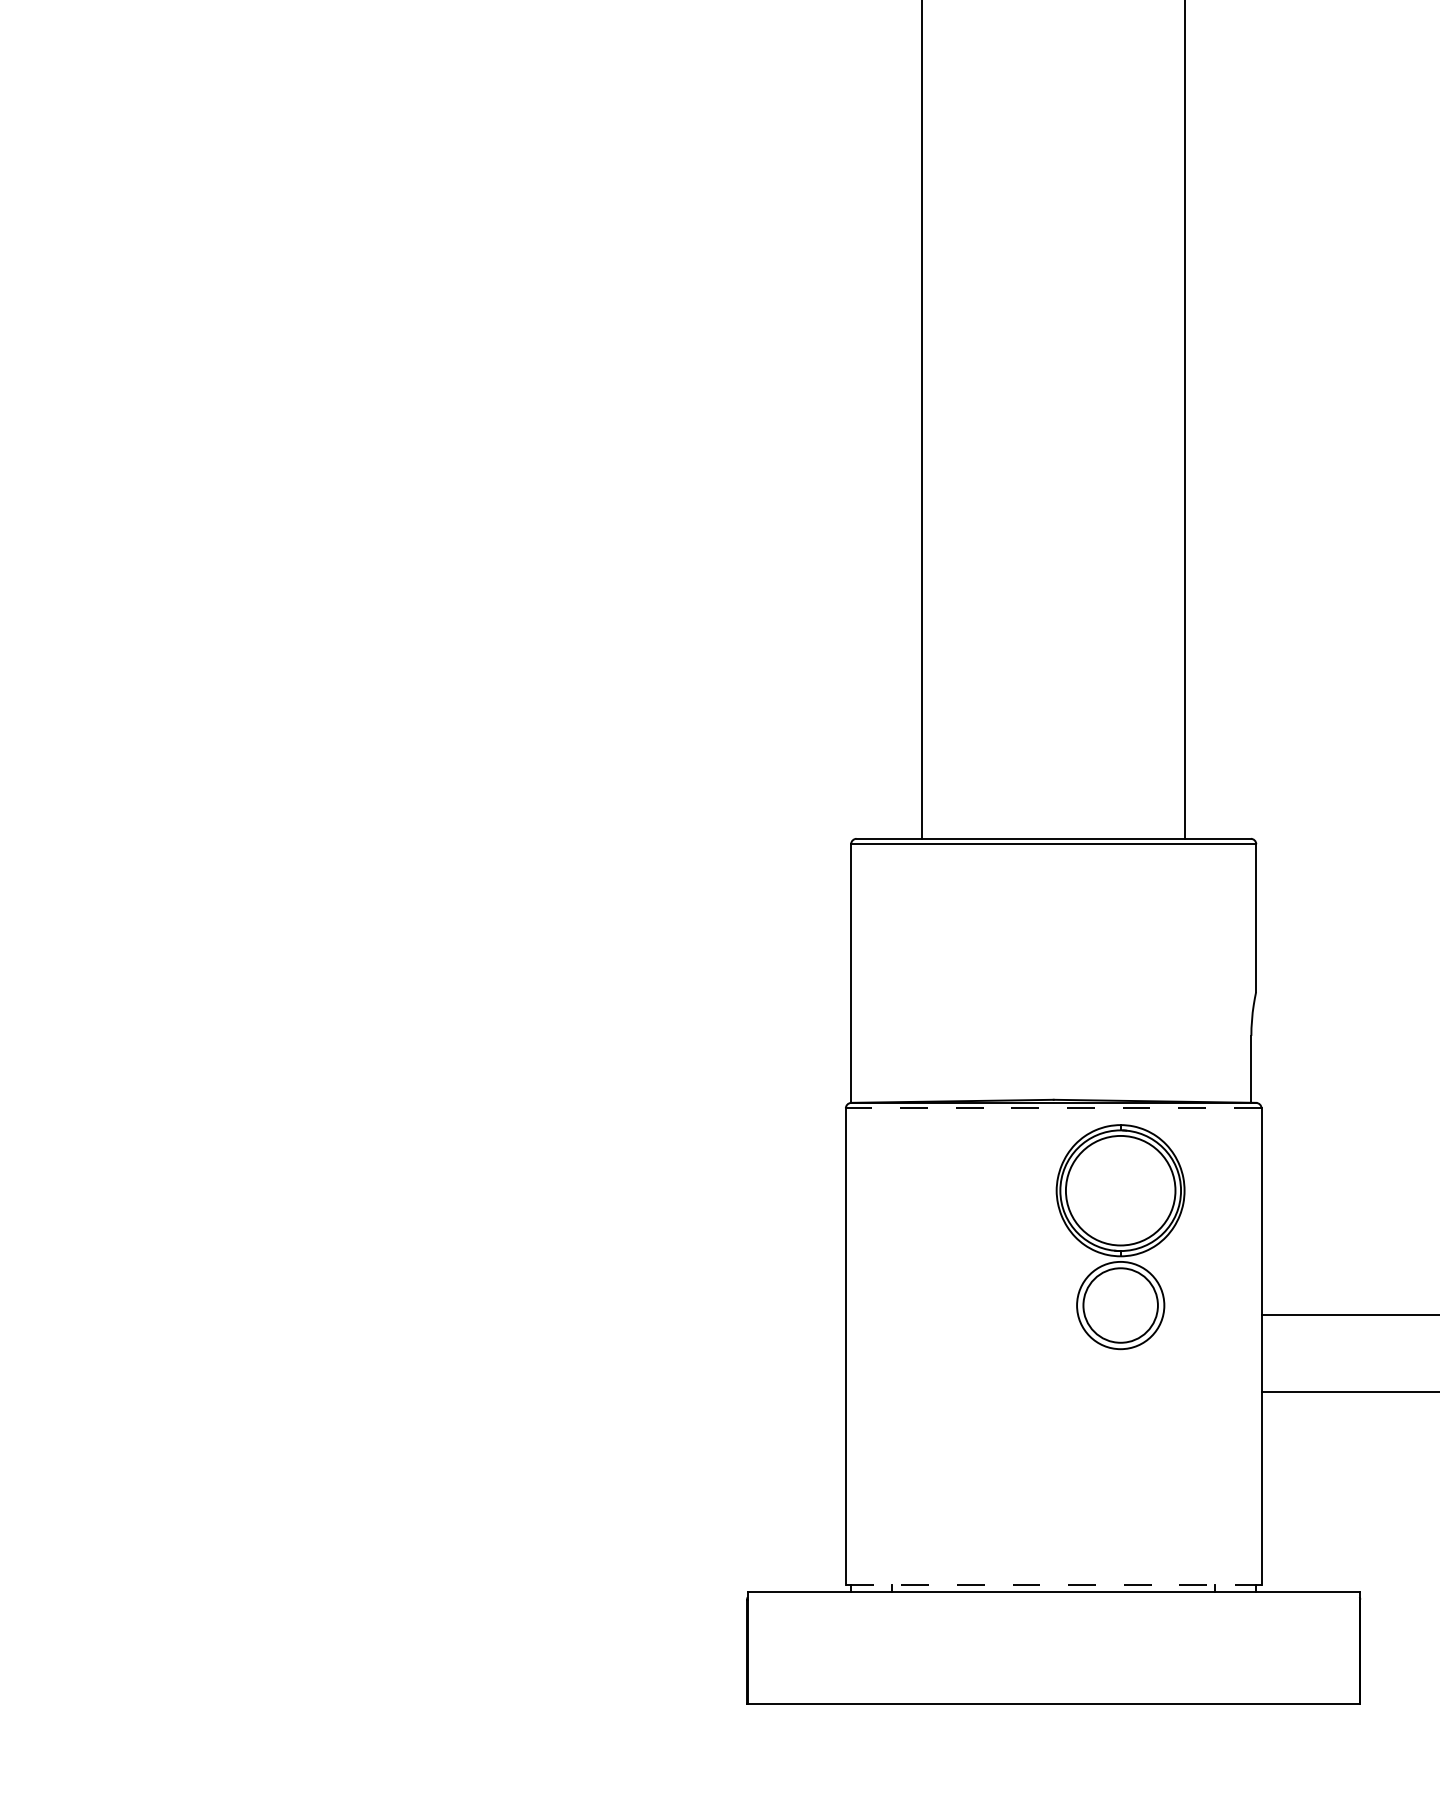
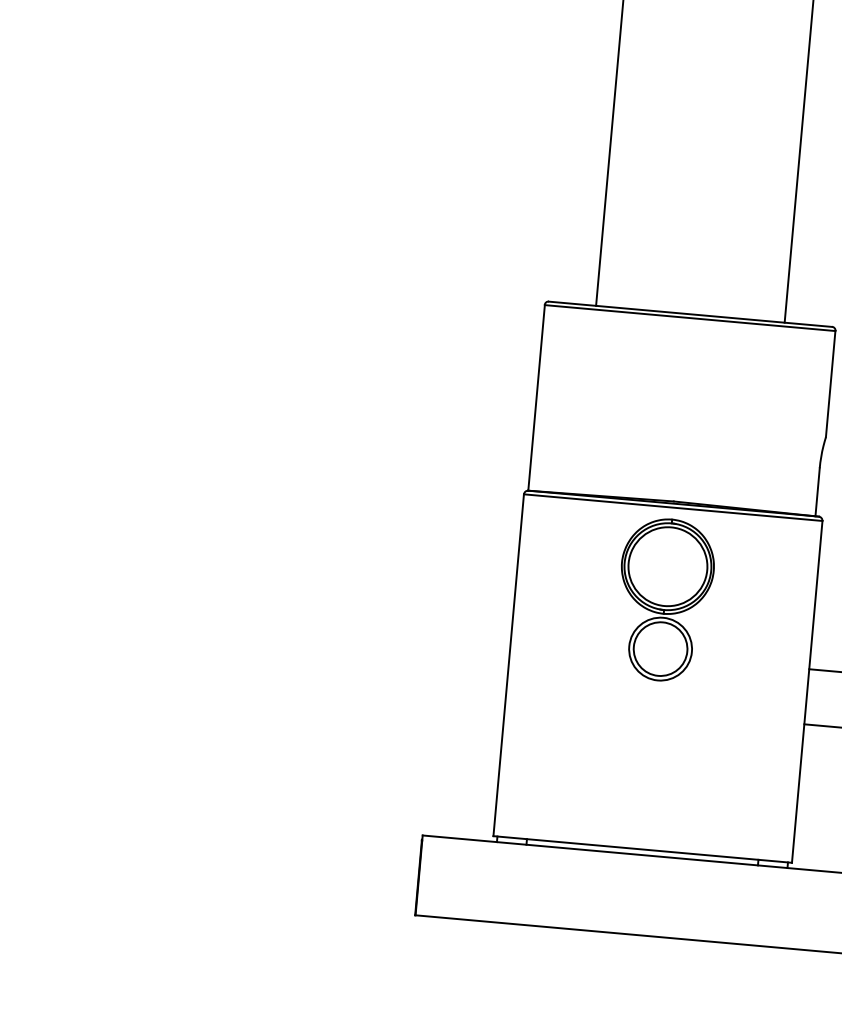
line: (1053, 1108) -> (673, 507), dashed -> solid
part: (1120, 1237) -> (664, 600), moved
line: (1053, 1584) -> (642, 849), dashed -> solid

